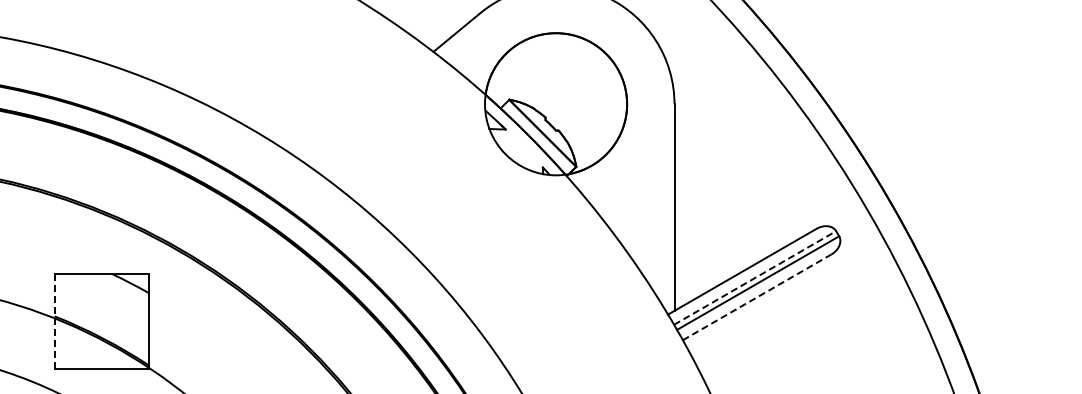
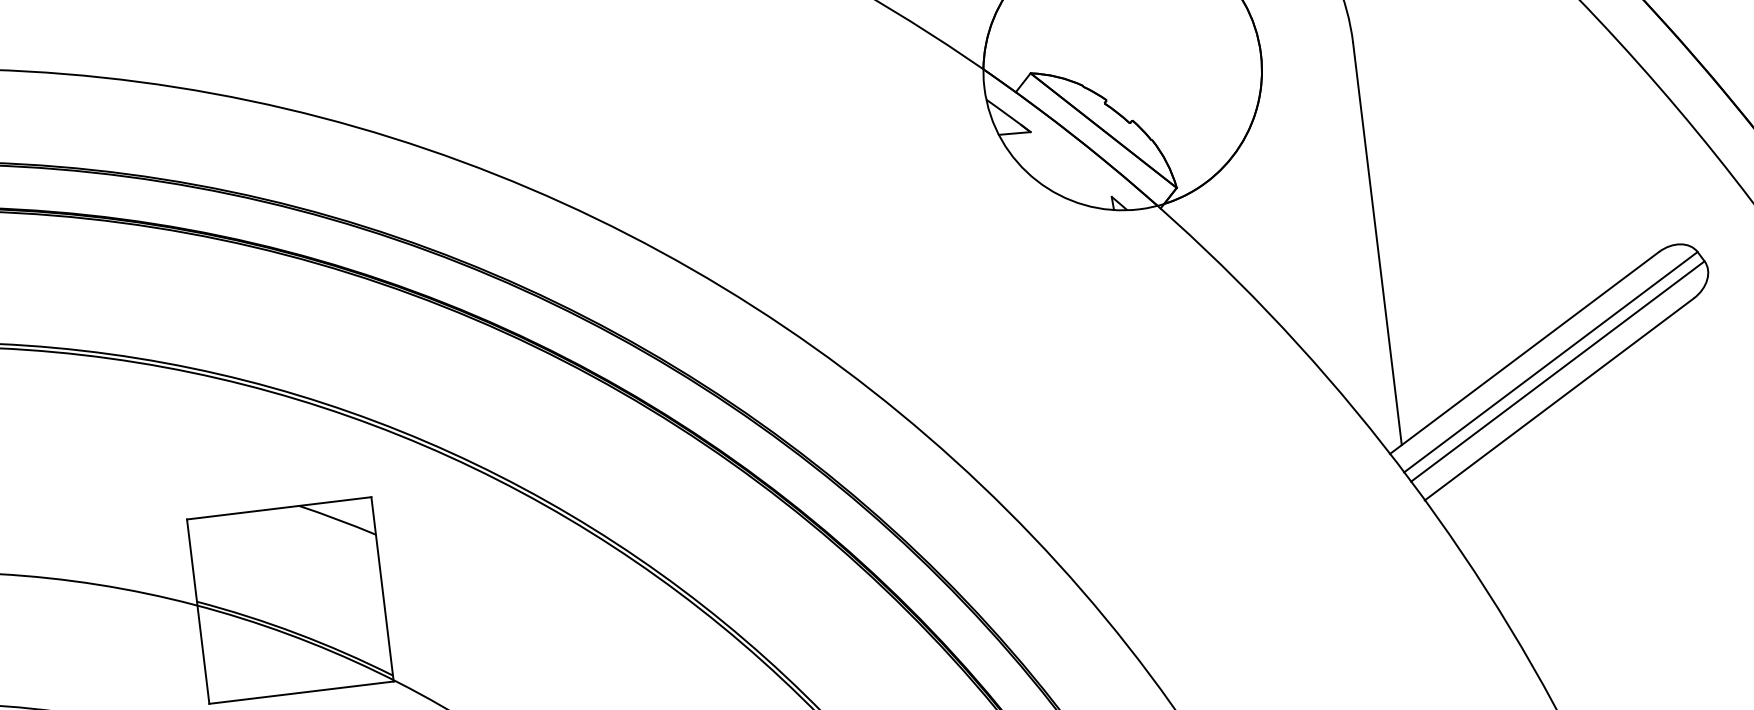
line: (755, 278) -> (1551, 363), dashed -> solid
line: (757, 297) -> (1560, 399), dashed -> solid
line: (54, 321) -> (197, 611), dashed -> solid

